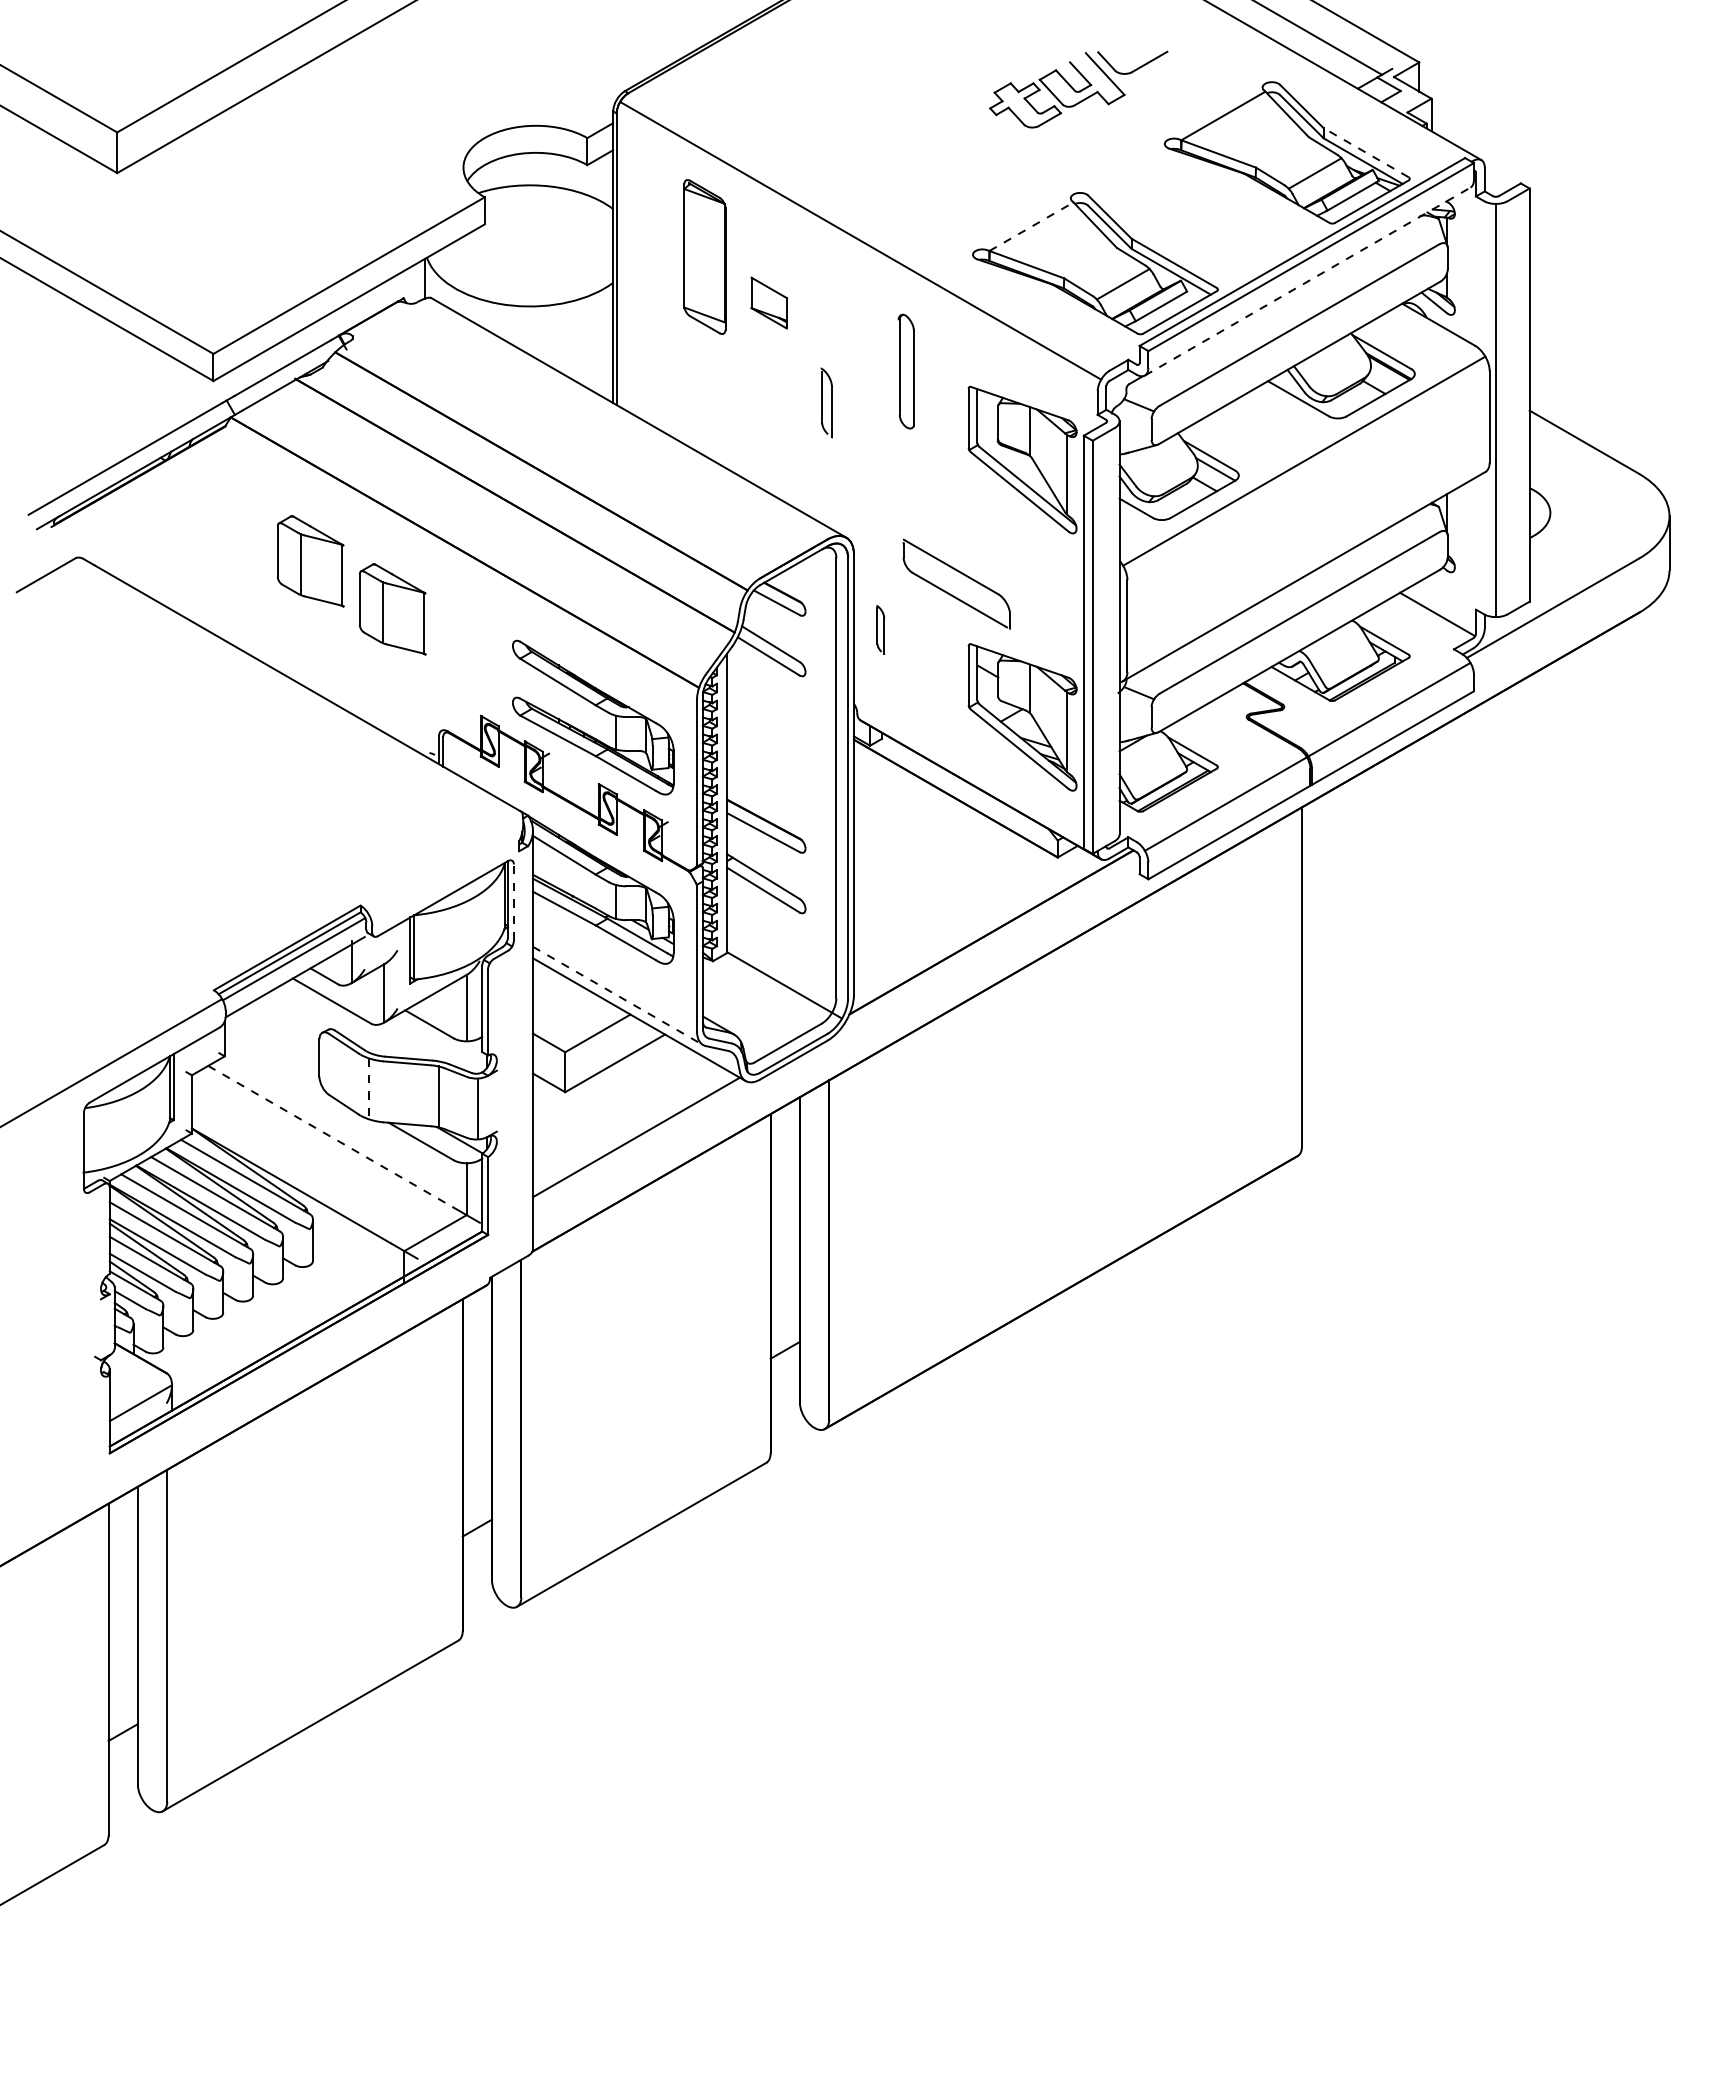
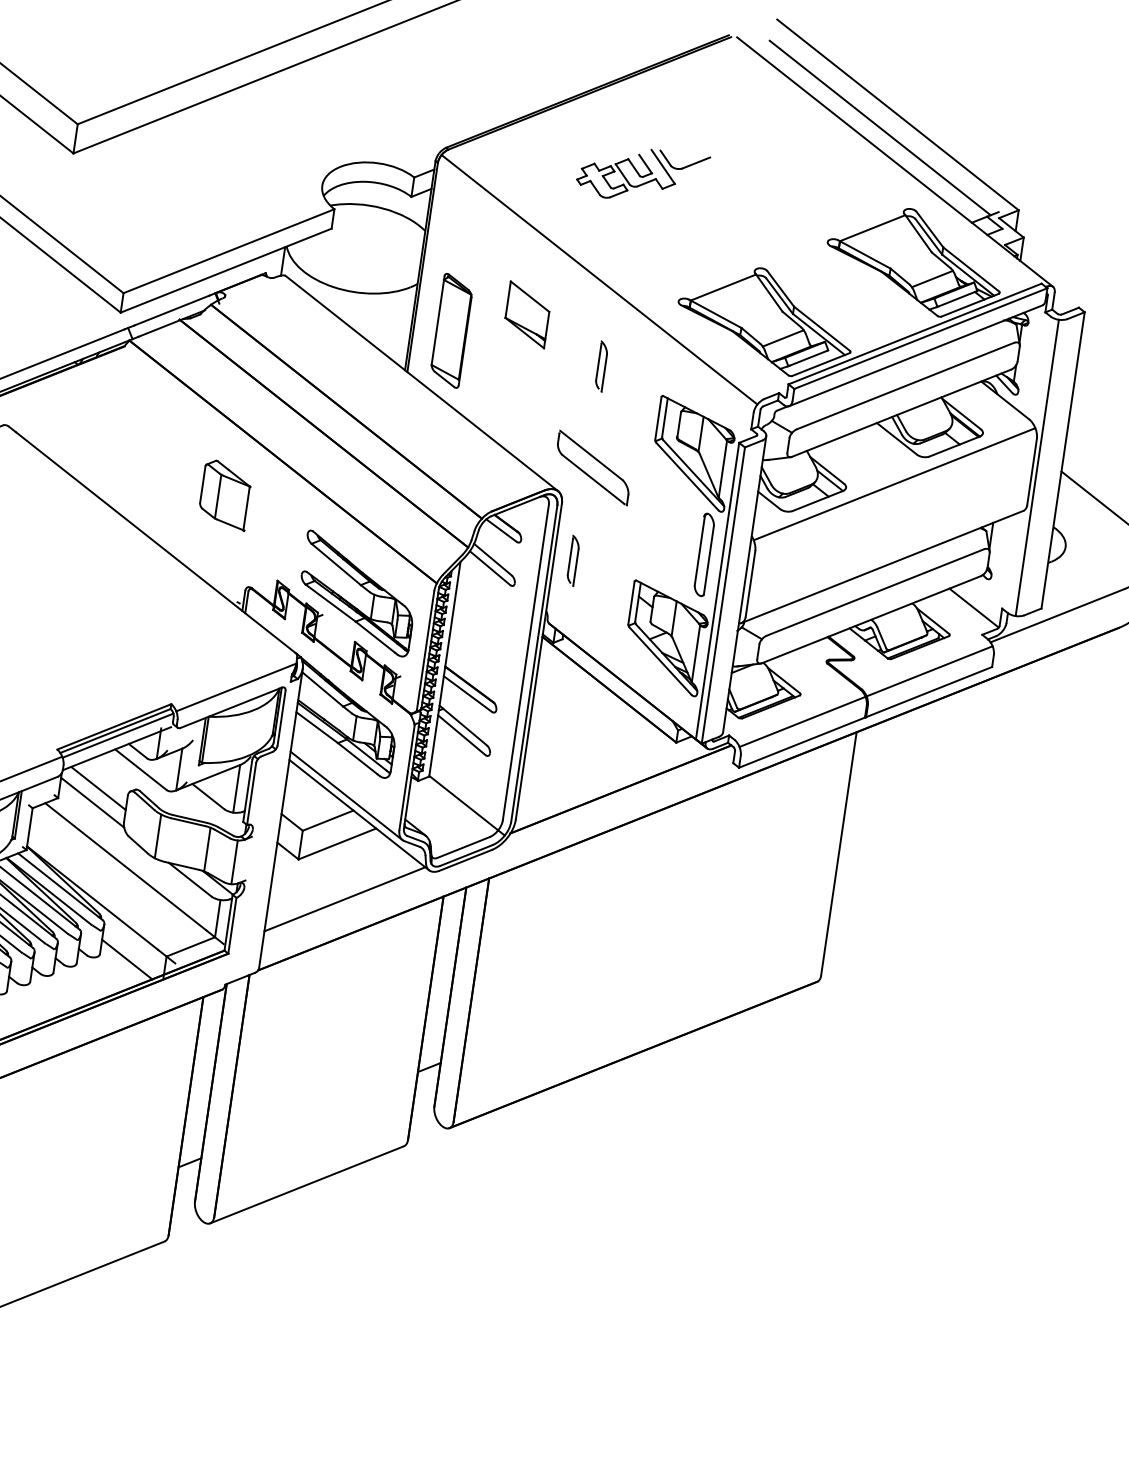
part: (1078, 89) -> (642, 175), moved
line: (1366, 152) -> (971, 269), dashed -> solid
line: (1031, 226) -> (723, 287), dashed -> solid
part: (704, 256) -> (451, 330), moved
line: (1307, 281) -> (915, 355), dashed -> solid
part: (768, 302) -> (526, 314), size x1.67
part: (905, 371) -> (703, 554), moved
part: (826, 402) -> (601, 366), moved
part: (310, 561) -> (171, 452), removed
part: (961, 574) -> (597, 461), moved
part: (880, 629) -> (573, 560), size x1.43
line: (445, 869) -> (236, 687), added
line: (513, 902) -> (281, 717), dashed -> solid
line: (618, 996) -> (346, 796), dashed -> solid
line: (277, 1035) -> (98, 788), added
line: (272, 1055) -> (92, 802), added
line: (368, 1089) -> (157, 836), dashed -> solid
line: (330, 1136) -> (125, 866), dashed -> solid
line: (350, 1263) -> (126, 959), added

